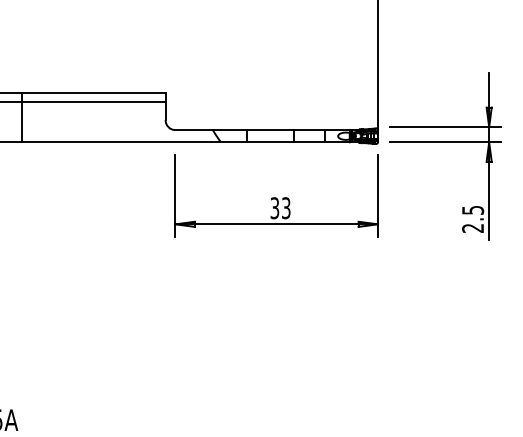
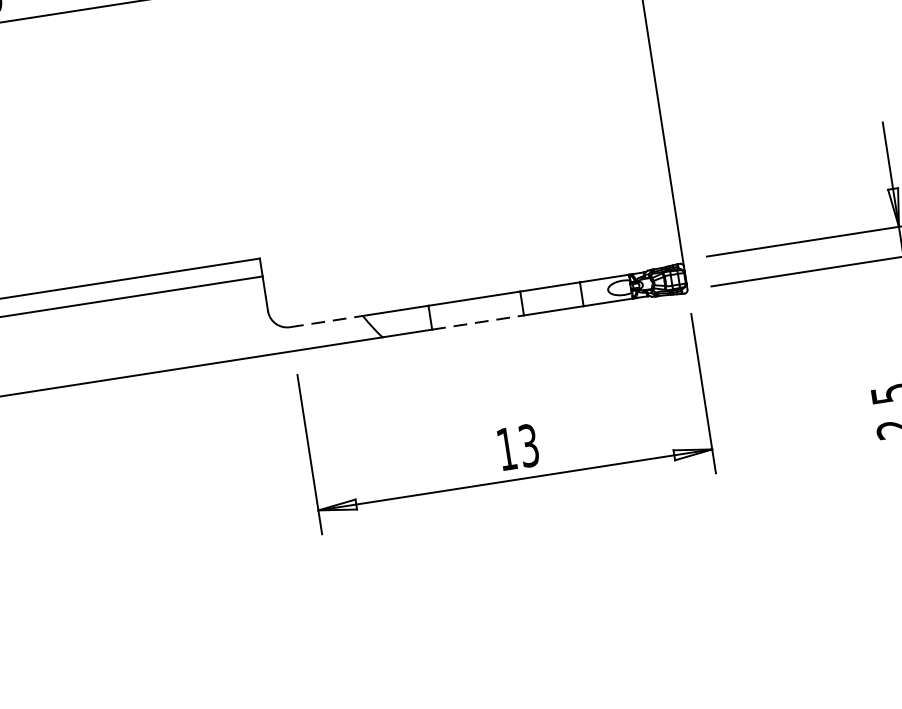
line: (194, 130) -> (327, 322), solid -> dashed
line: (270, 142) -> (478, 322), solid -> dashed
text: (274, 208) -> (506, 449), 33 -> 13

